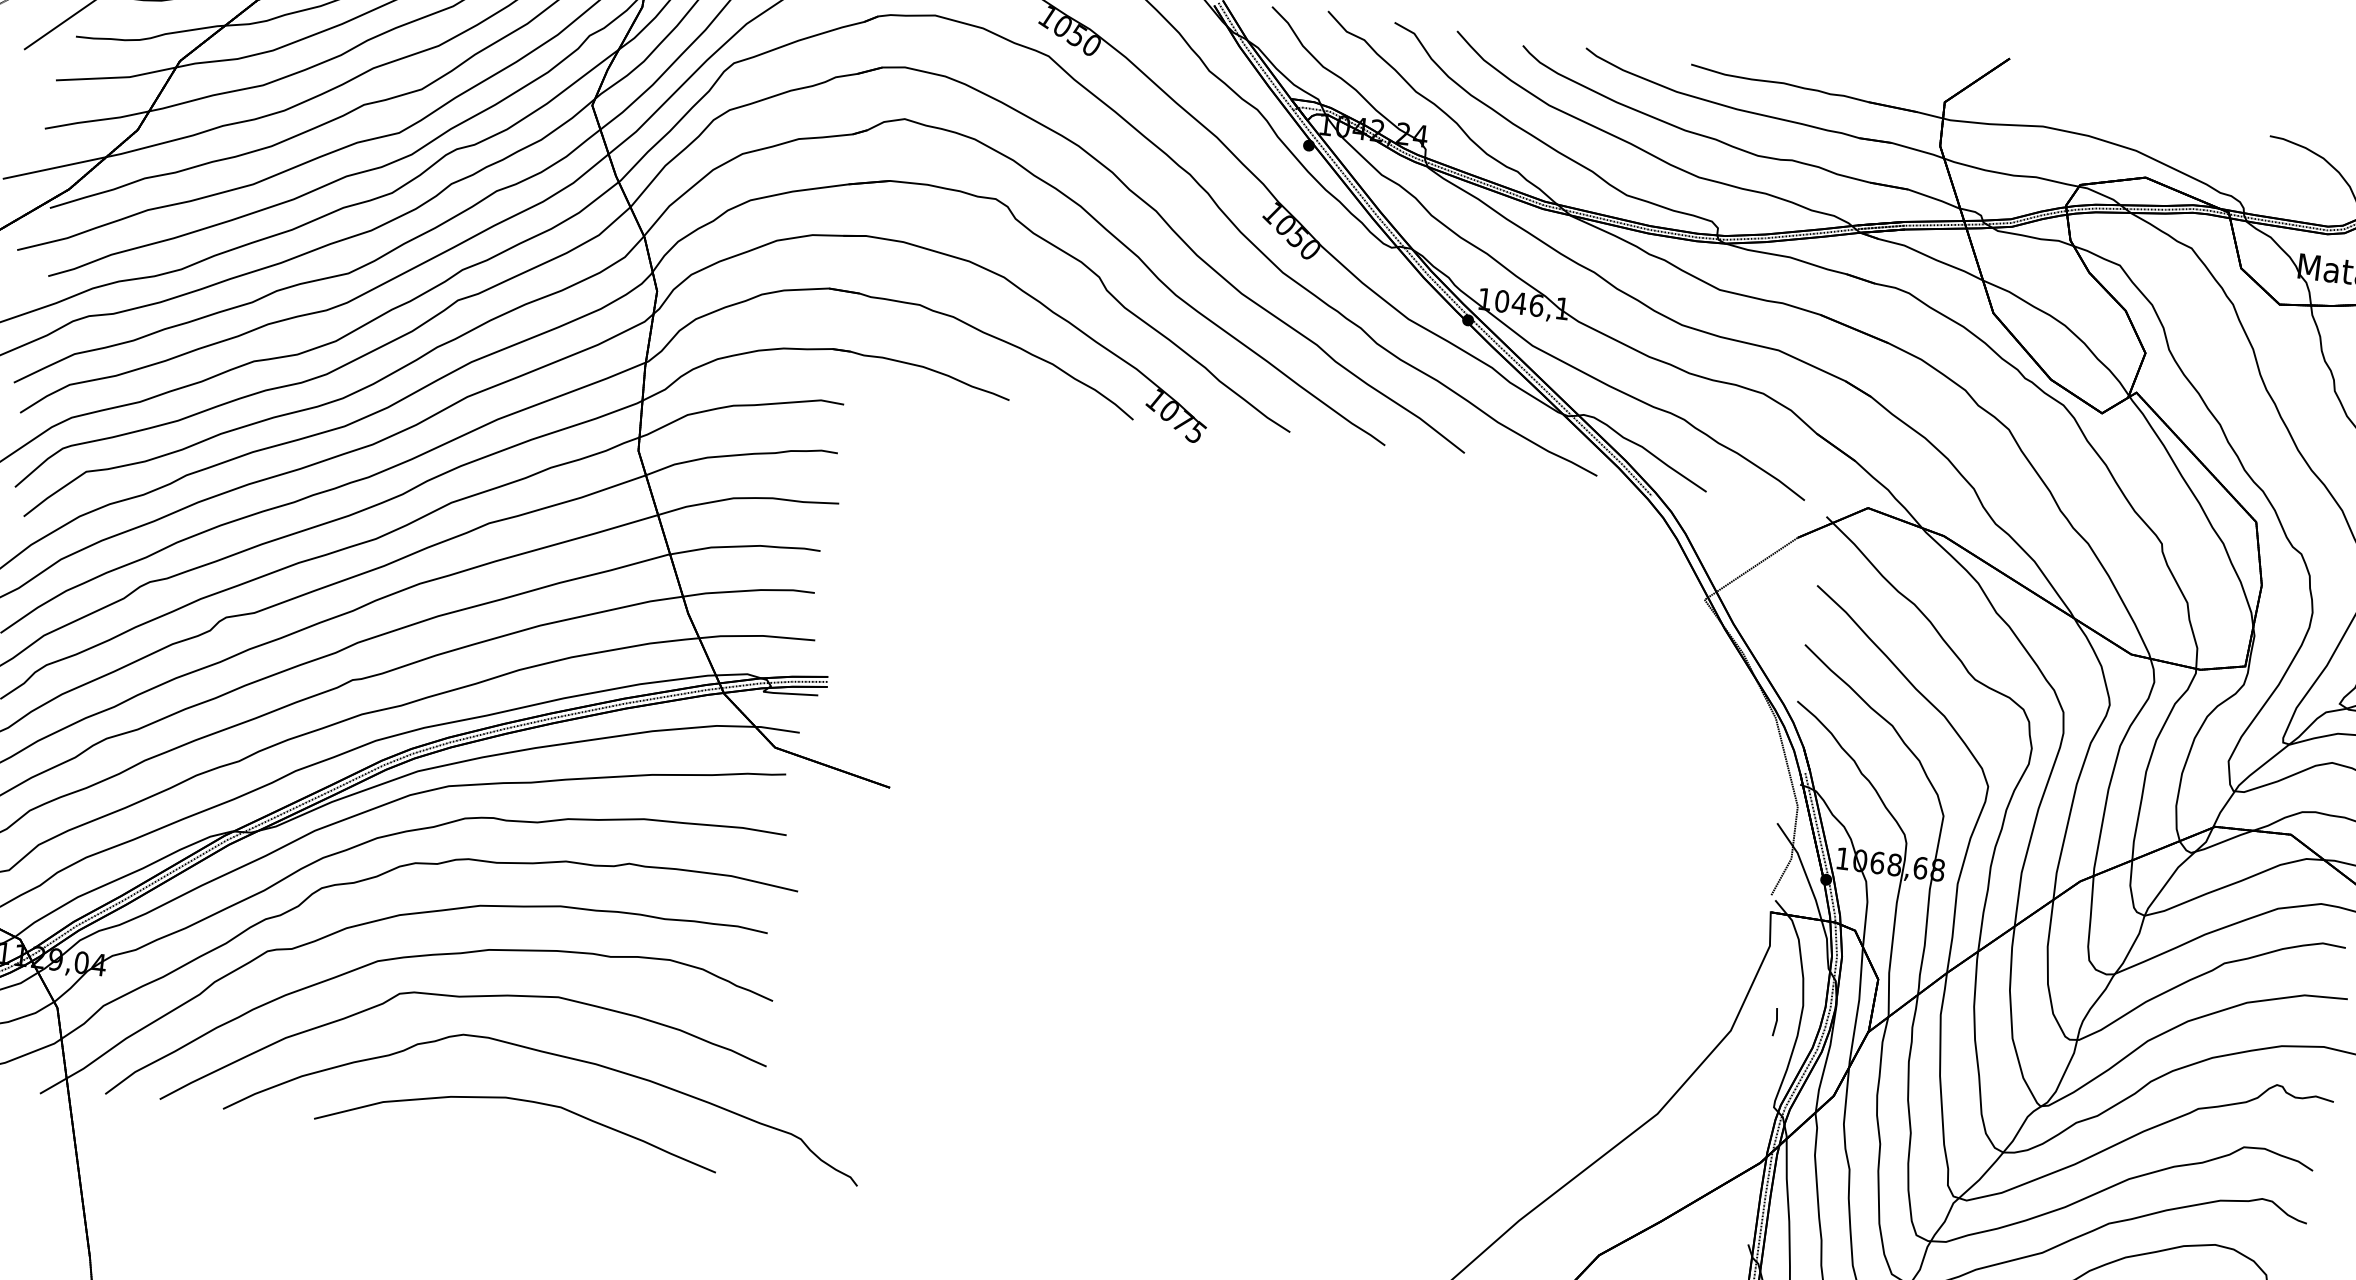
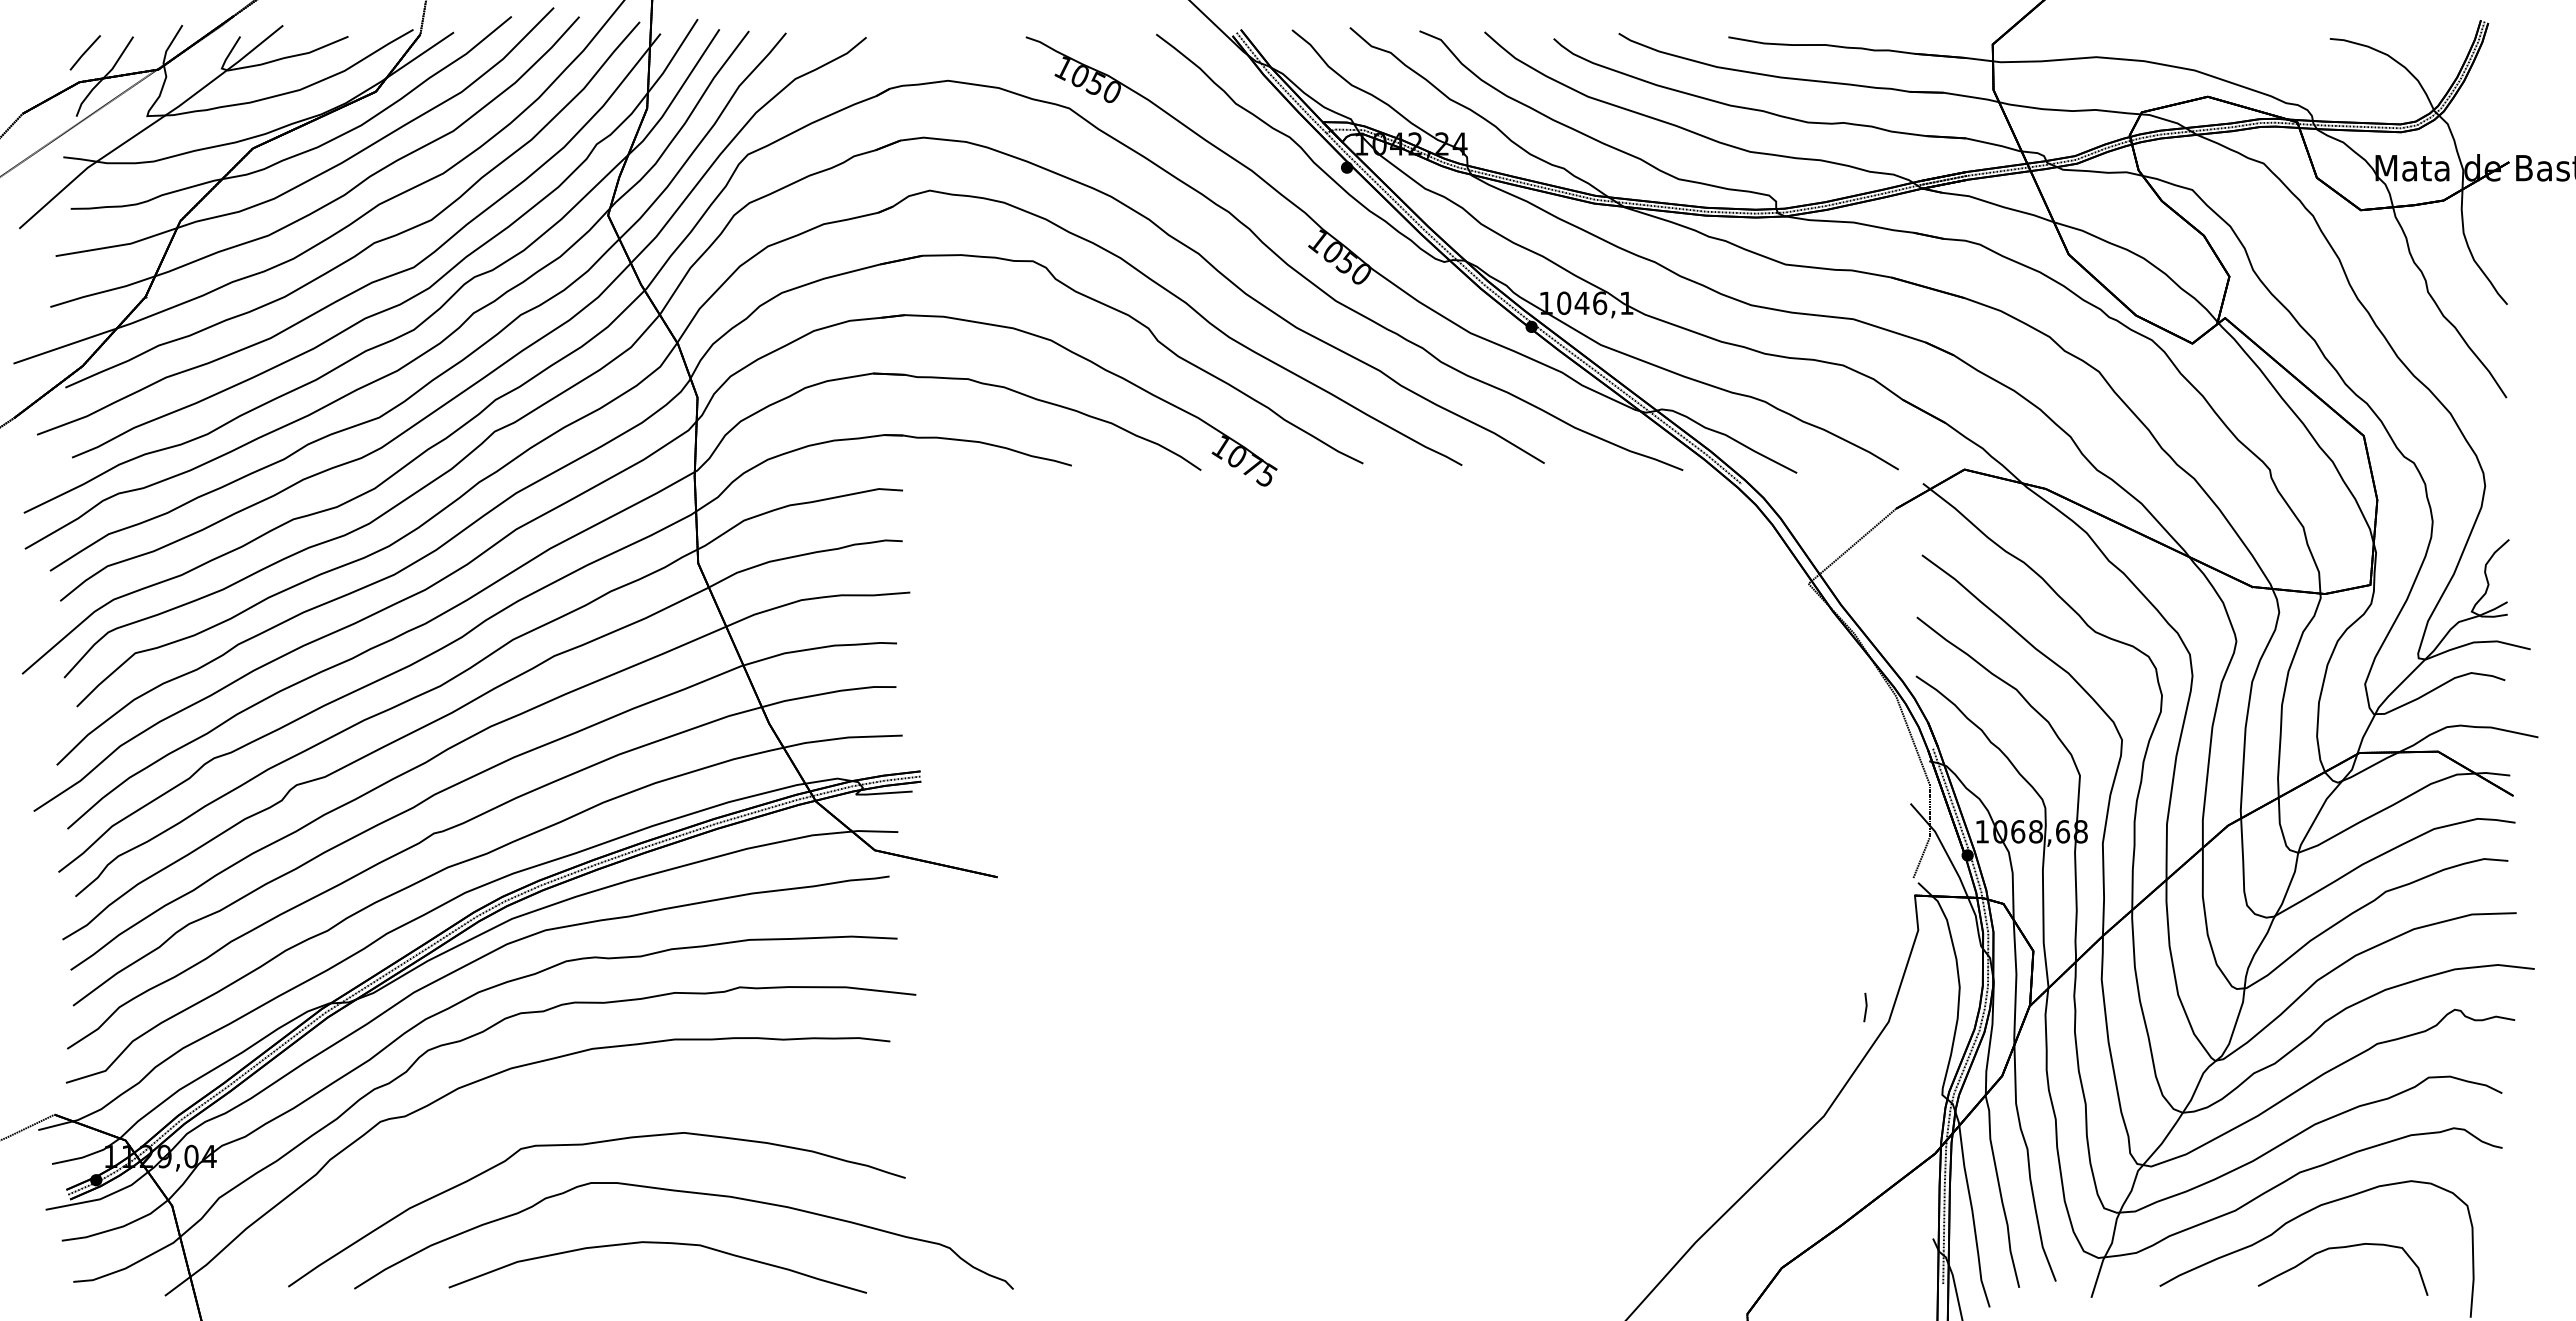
curve: (437, 955) -> (554, 1105), removed
line: (1775, 1022) -> (1865, 1007), moved

